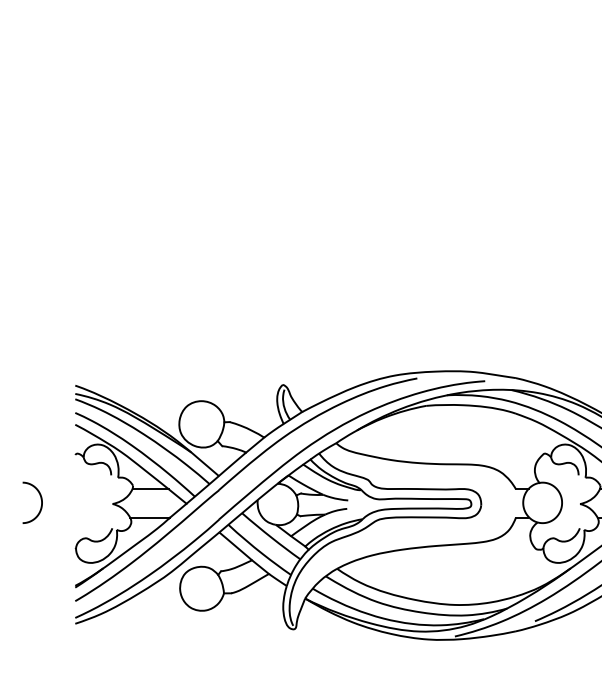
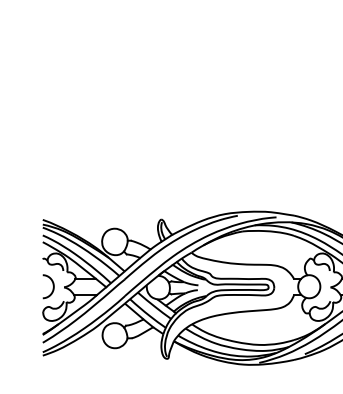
curve: (39, 500) -> (52, 285), moved

